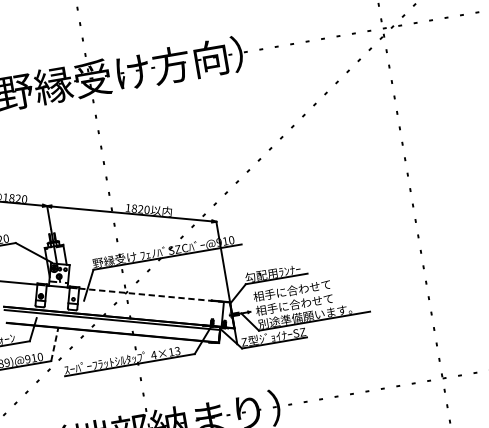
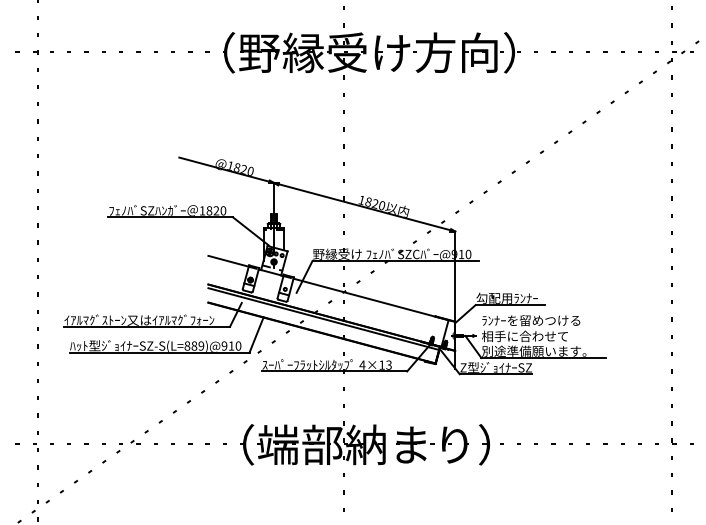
text: (297, 289) -> (531, 320), 相手に合わせて -> ﾗﾝﾅｰを留めつける
line: (151, 295) -> (371, 299), dashed -> solid
line: (54, 344) -> (256, 334), dashed -> solid

